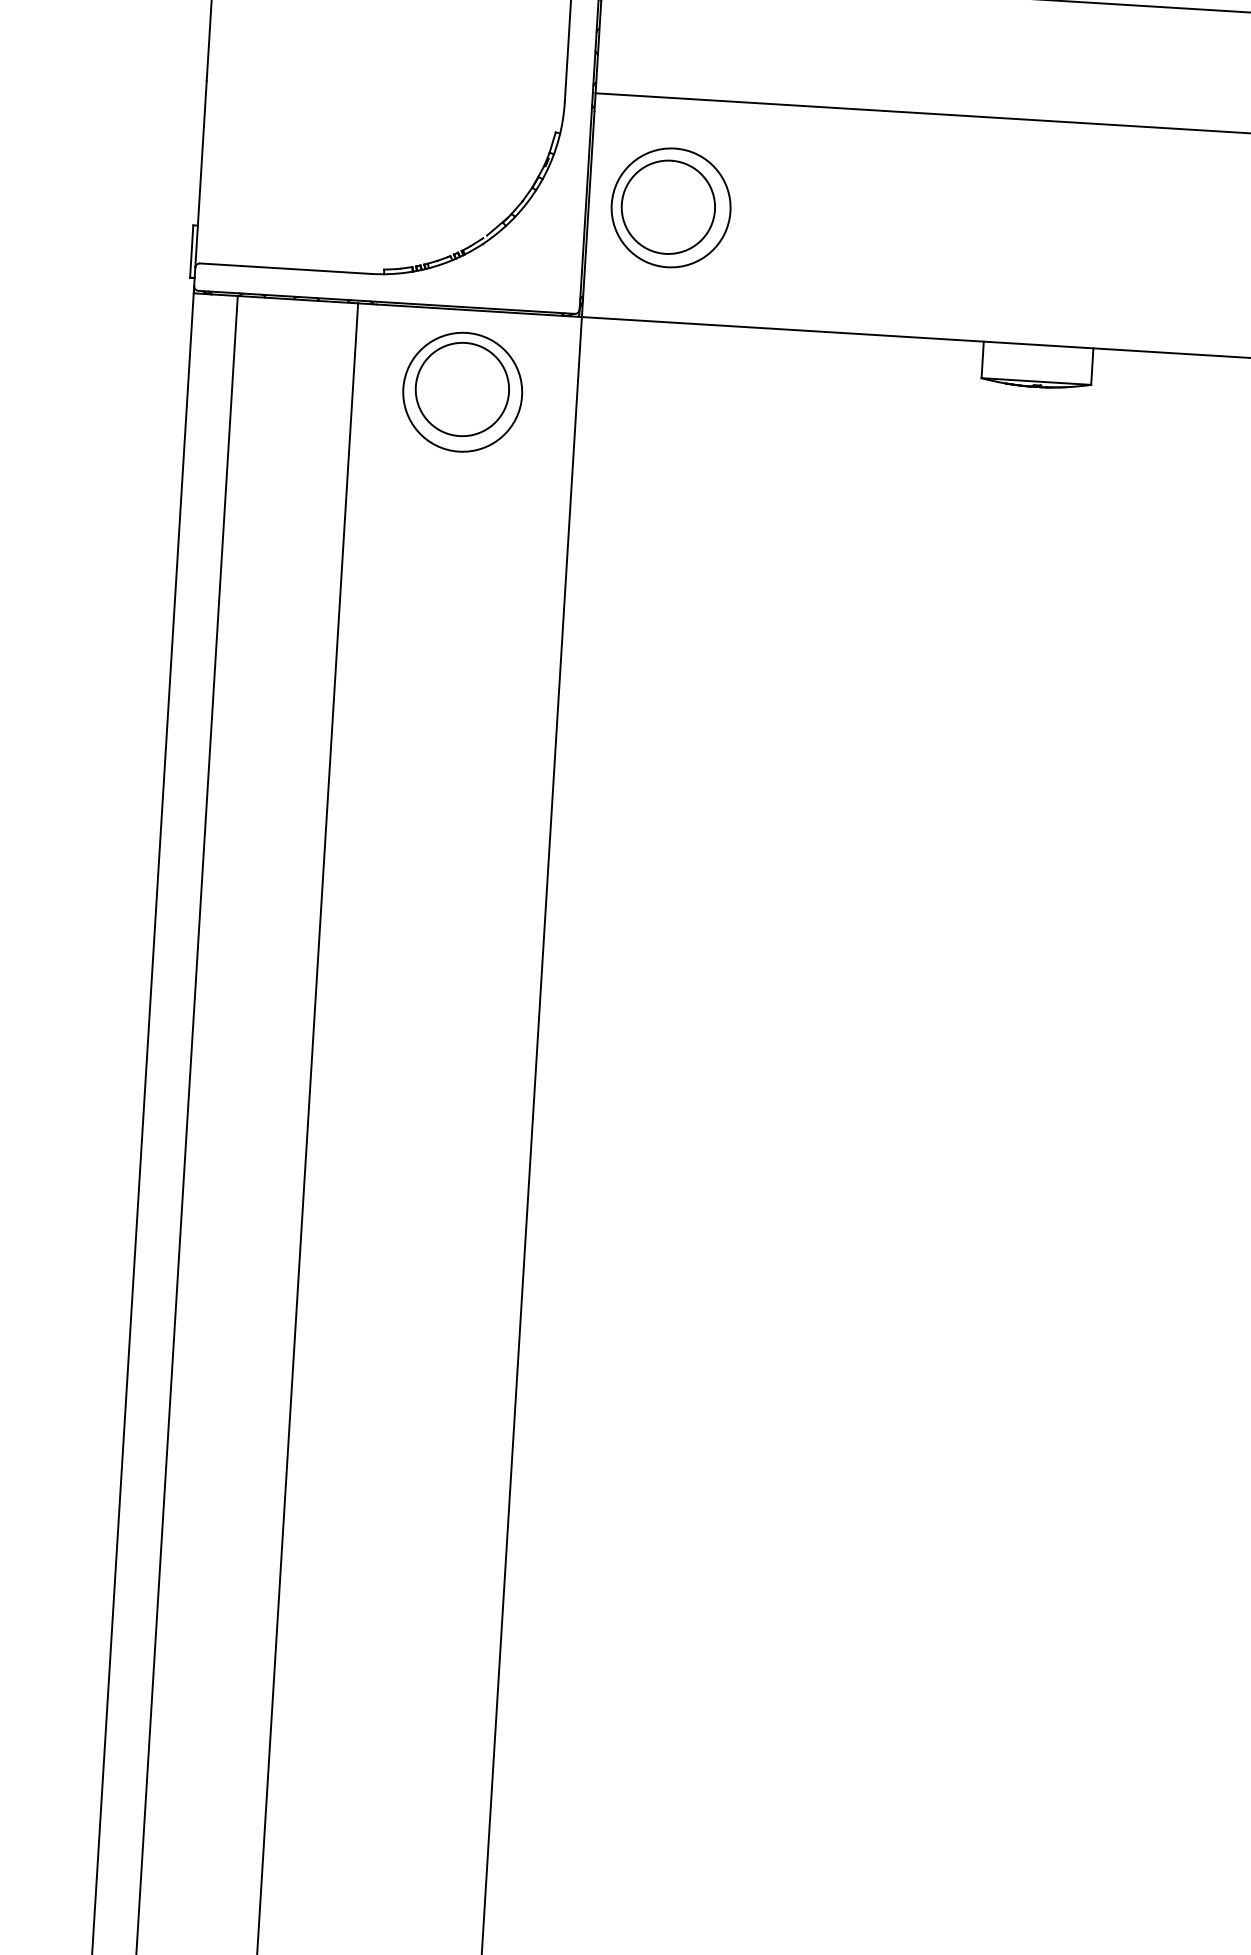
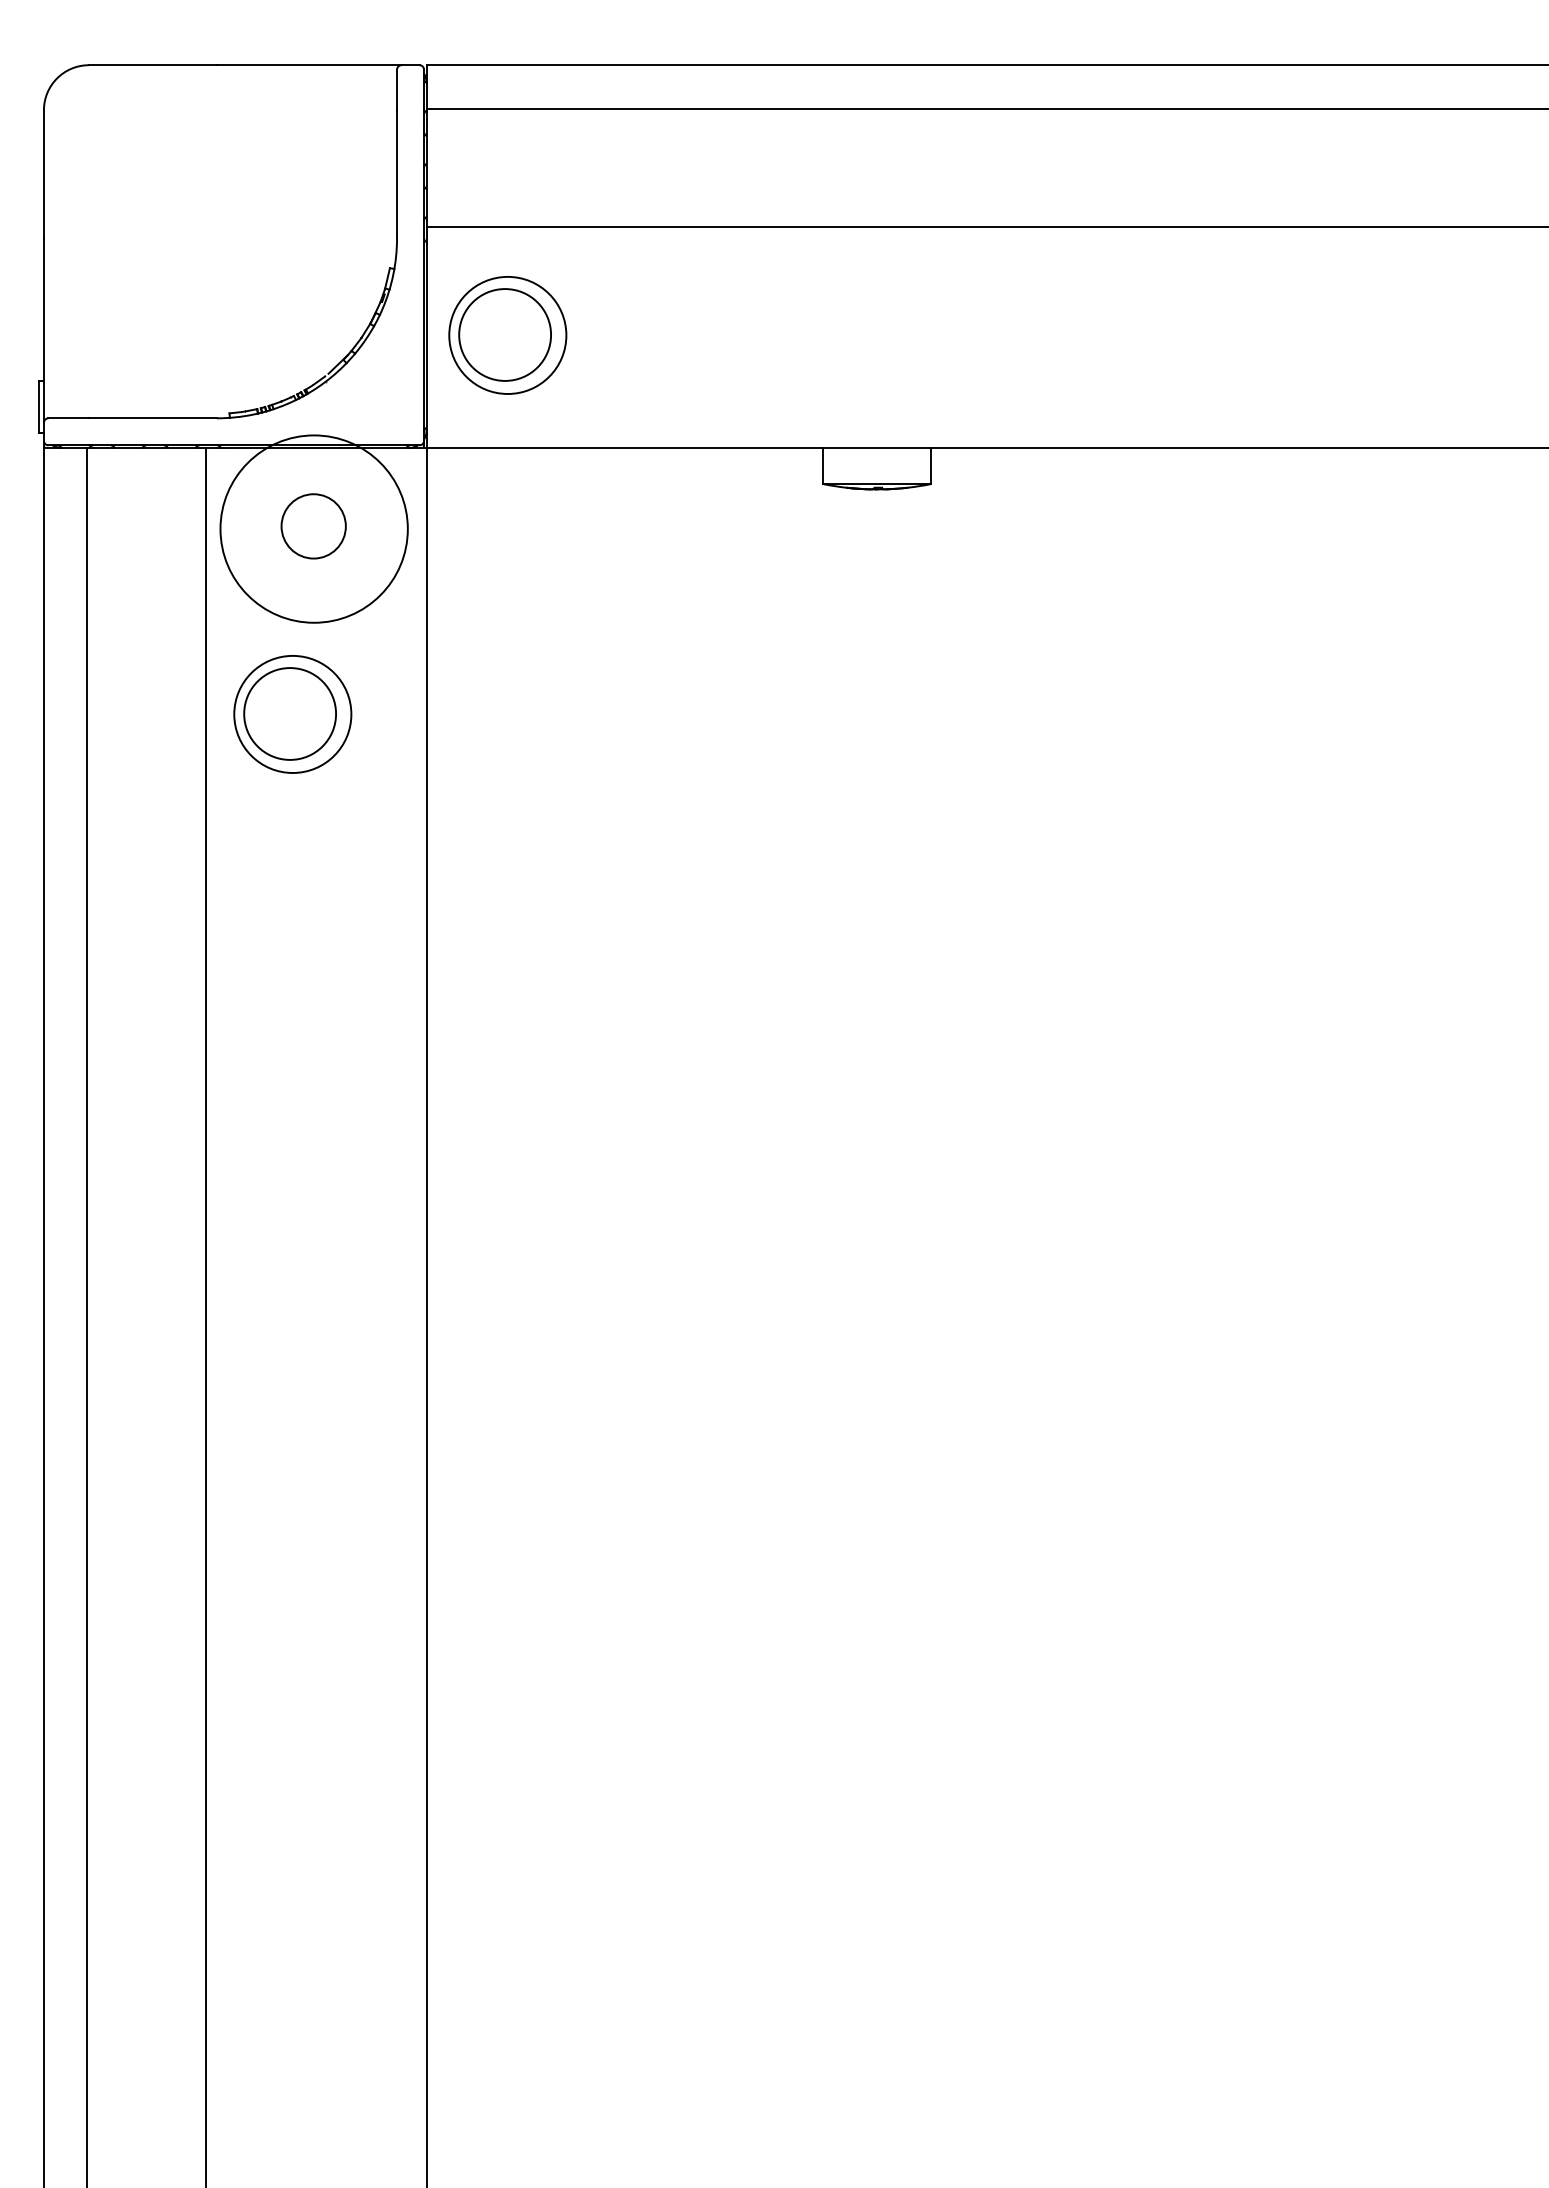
circle: (462, 389) -> (313, 526), size x0.7
circle: (462, 391) -> (313, 528), size x1.6
part: (429, 578) -> (292, 714), added

